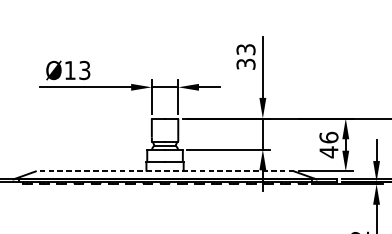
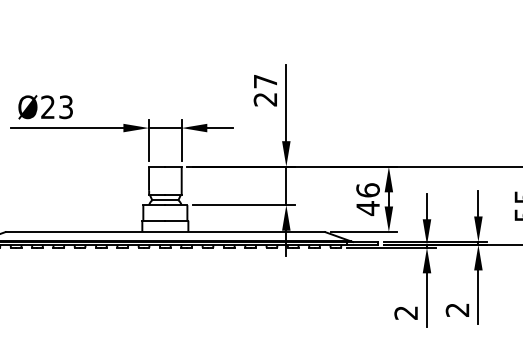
text: (246, 56) -> (265, 90), 33 -> 27
text: (69, 69) -> (47, 106), Ø13 -> Ø23
line: (165, 171) -> (165, 232), dashed -> solid

